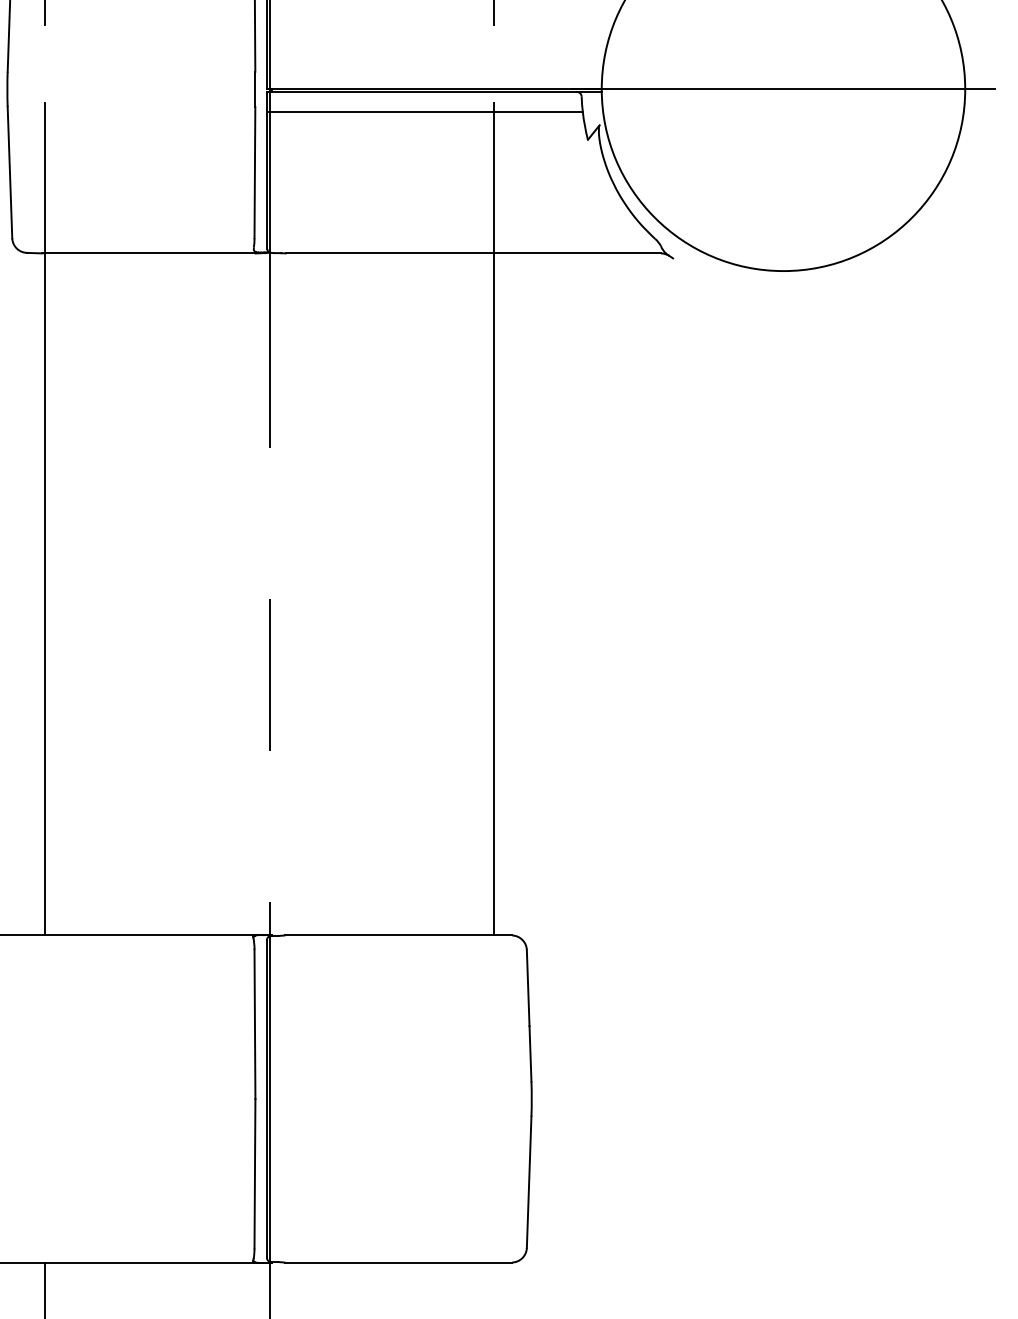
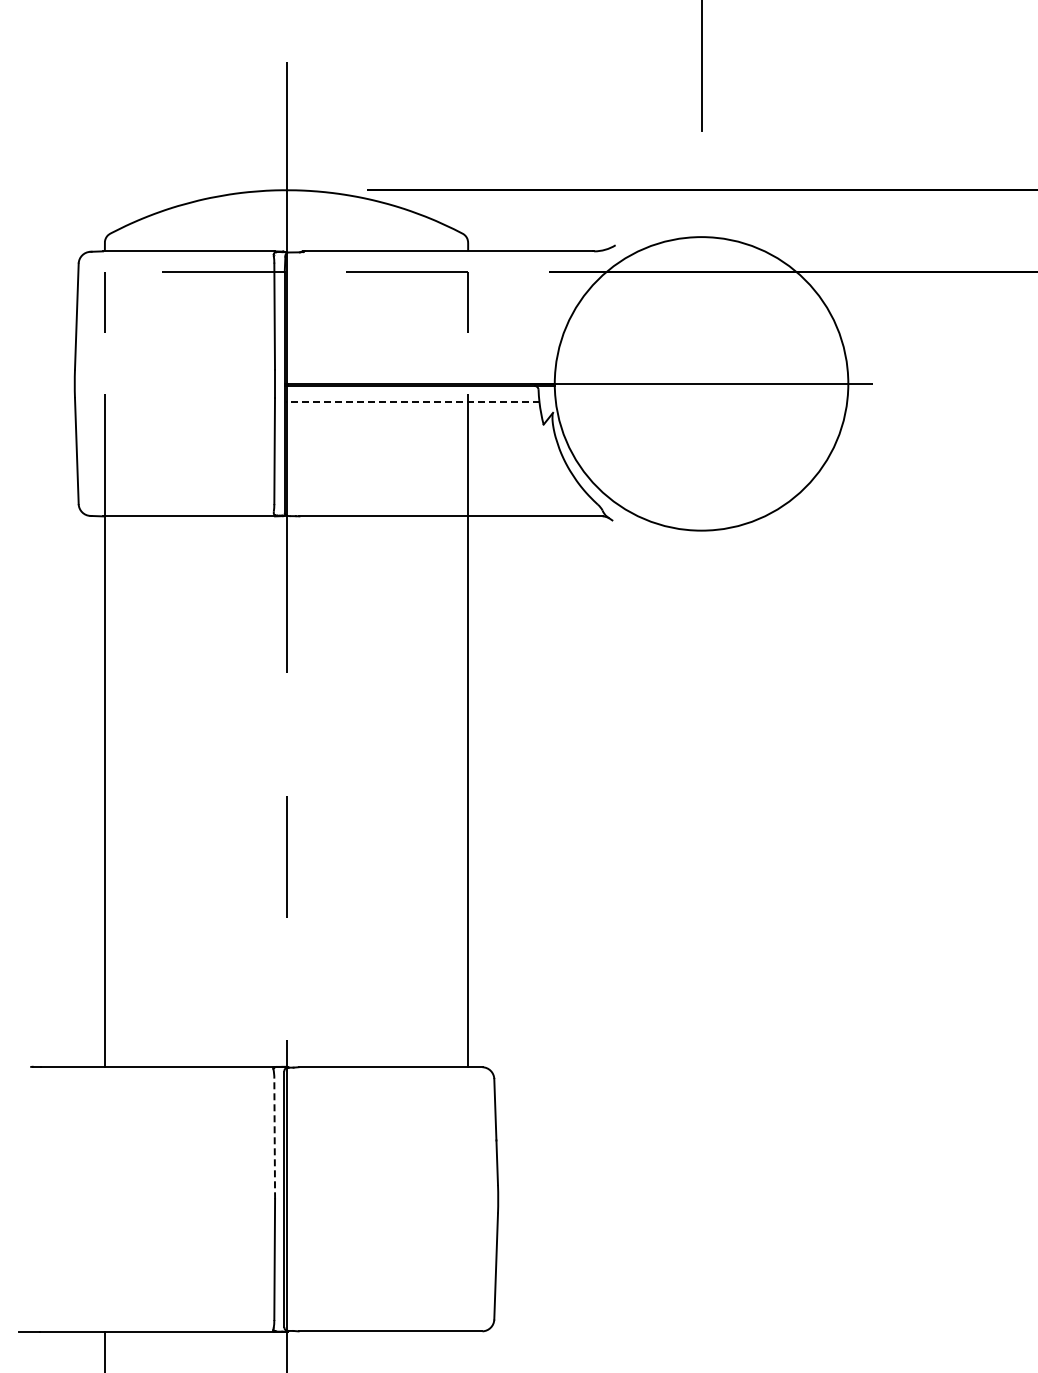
line: (425, 112) -> (412, 402), solid -> dashed
line: (254, 1023) -> (274, 1138), solid -> dashed

